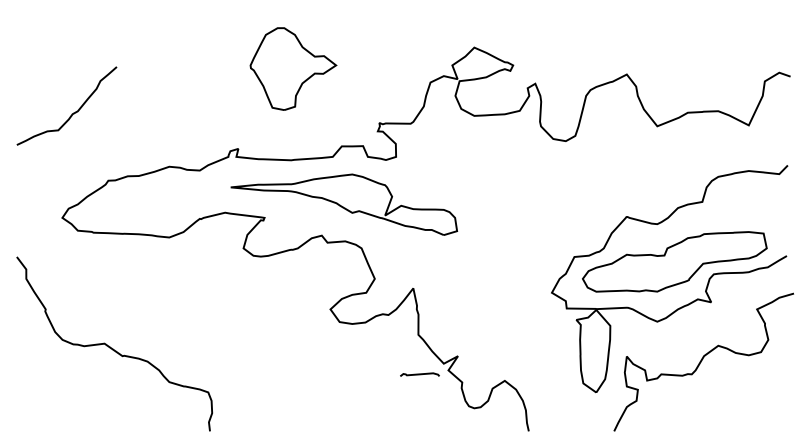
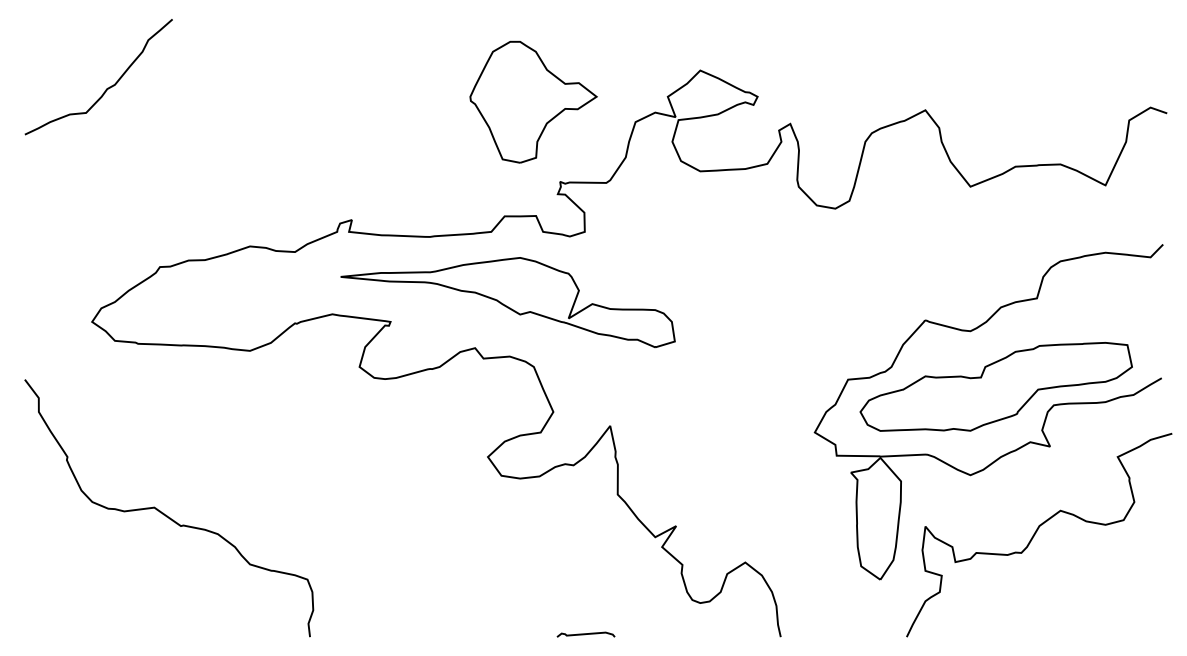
part: (293, 68) -> (533, 101), moved
curve: (73, 112) -> (108, 86), moved
curve: (419, 374) -> (585, 634), moved

